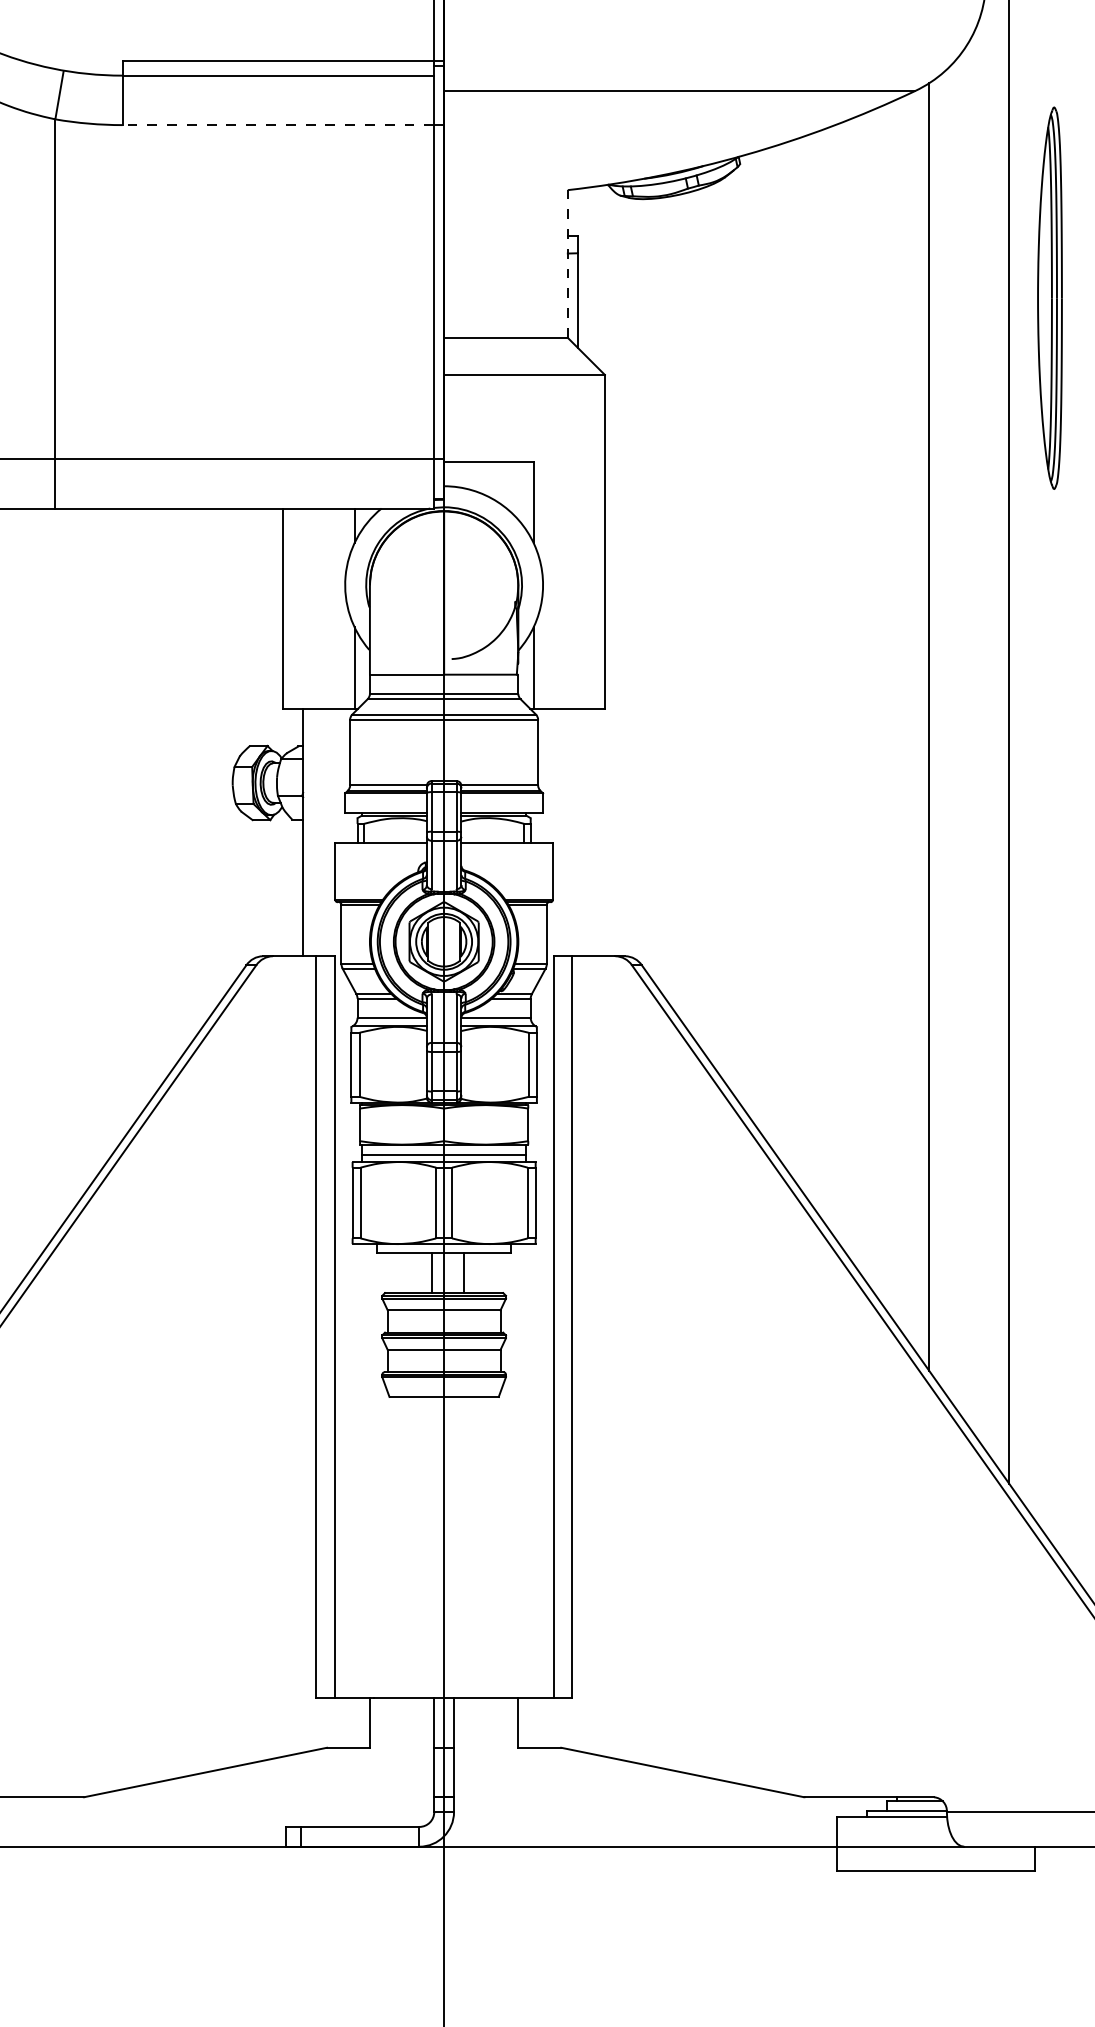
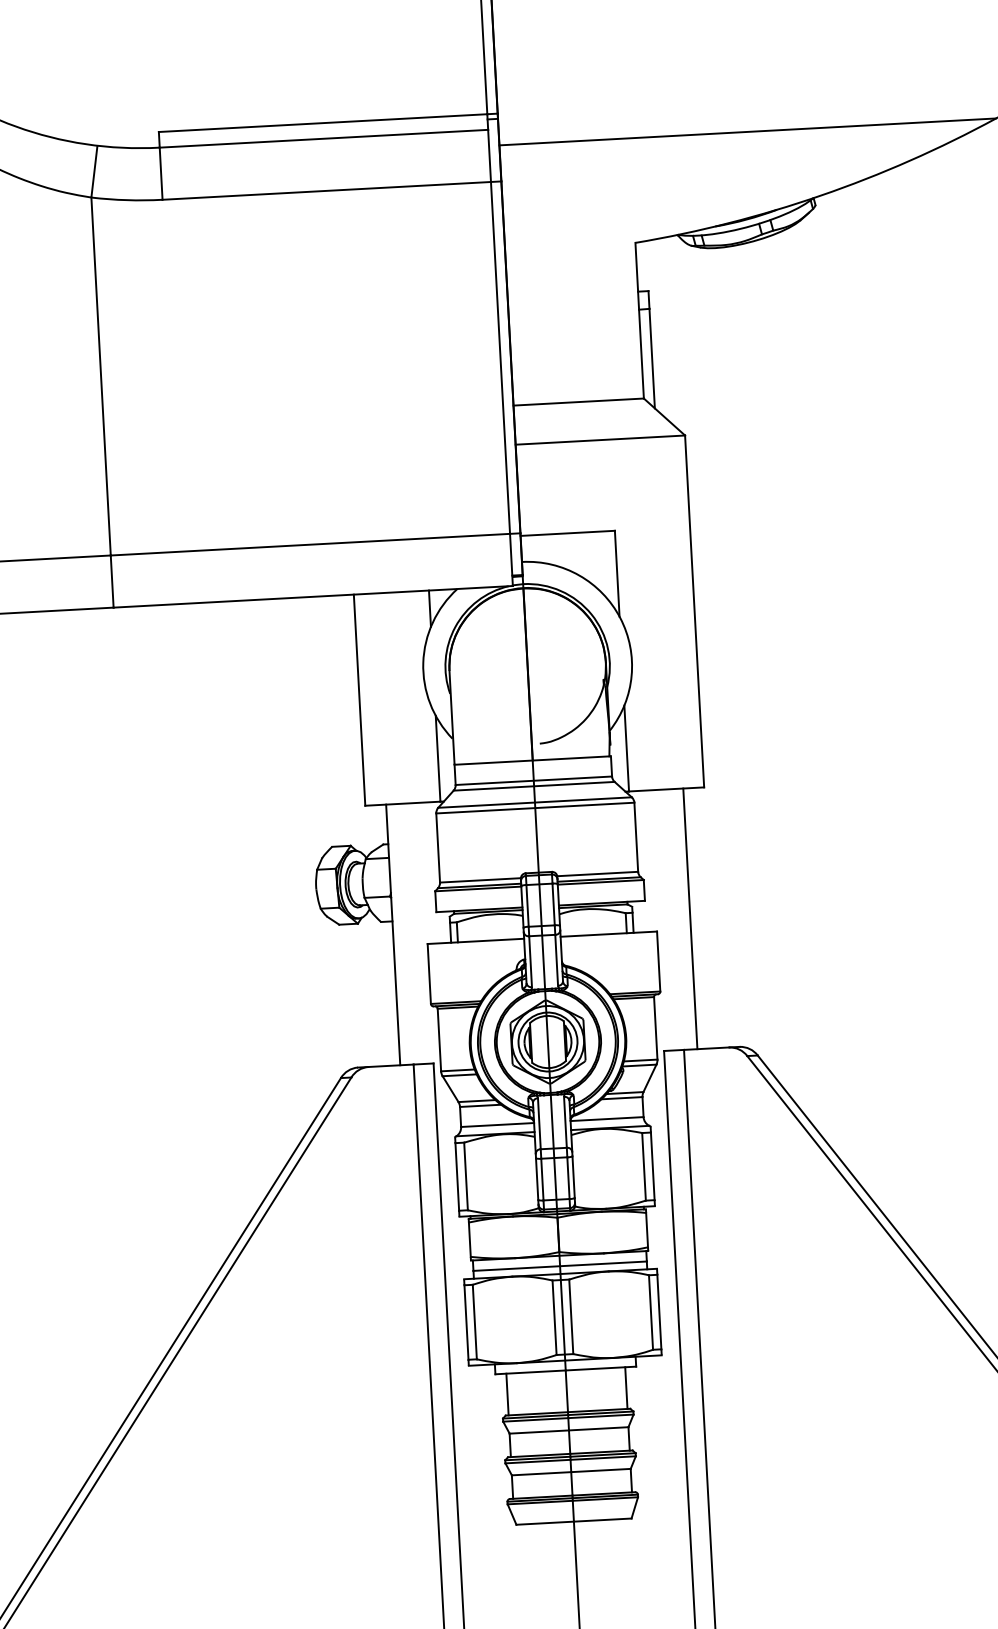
line: (278, 125) -> (326, 191), dashed -> solid
line: (567, 264) -> (639, 321), dashed -> solid
line: (585, 832) -> (690, 918), added
line: (431, 1273) -> (507, 1394), moved
line: (463, 1273) -> (626, 1388), moved

